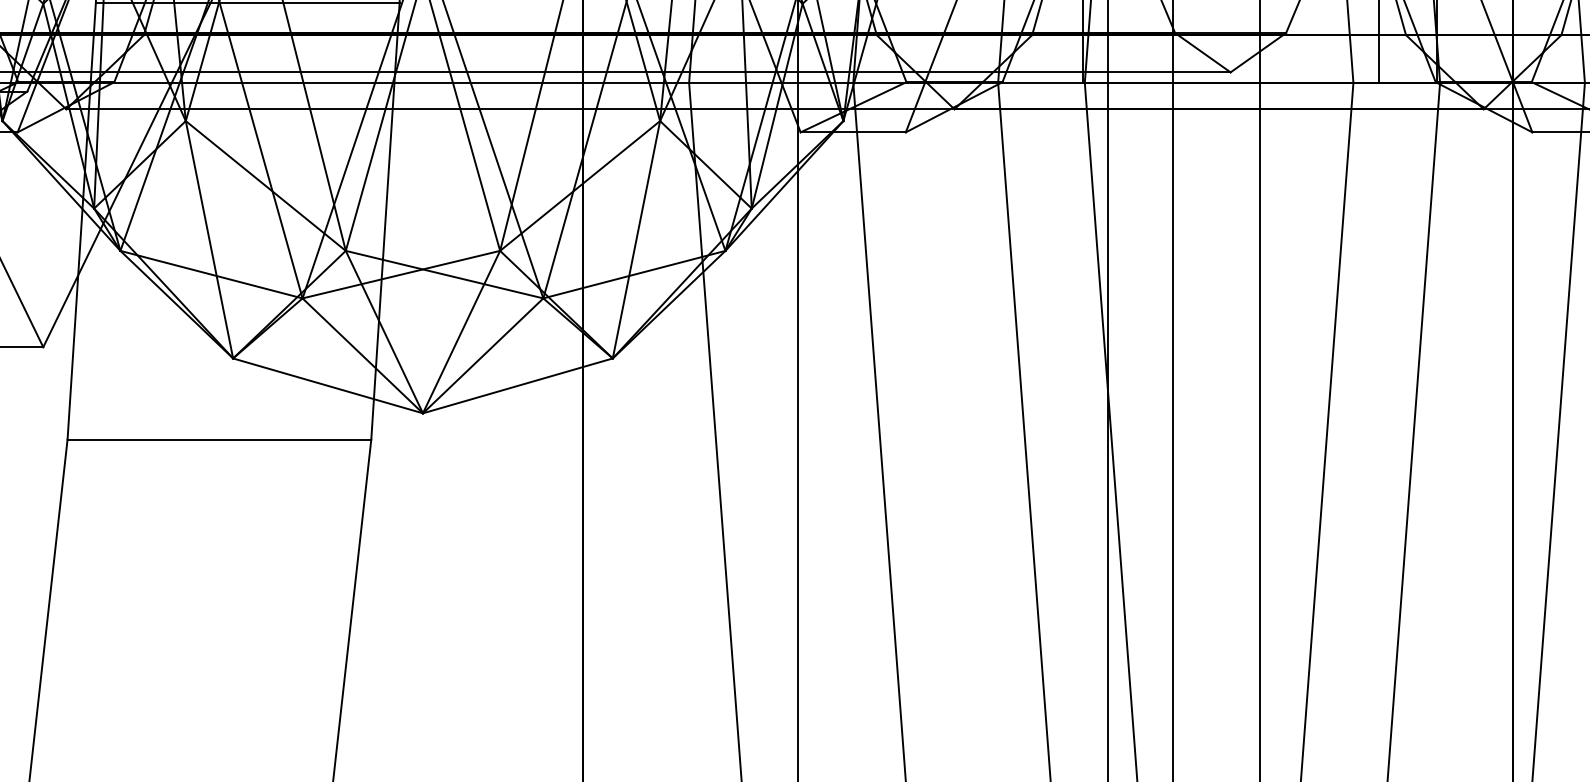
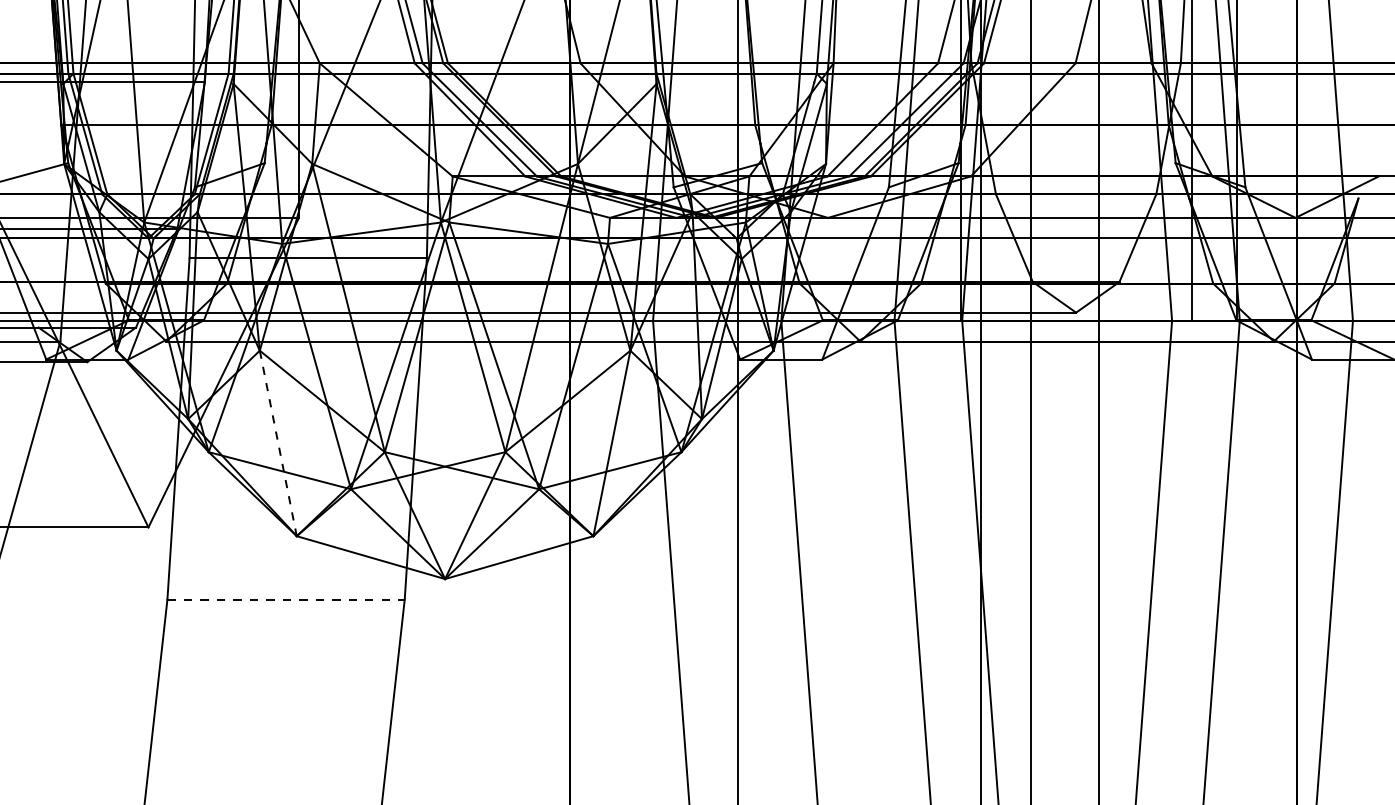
line: (209, 239) -> (278, 443), solid -> dashed
line: (219, 439) -> (286, 599), solid -> dashed

